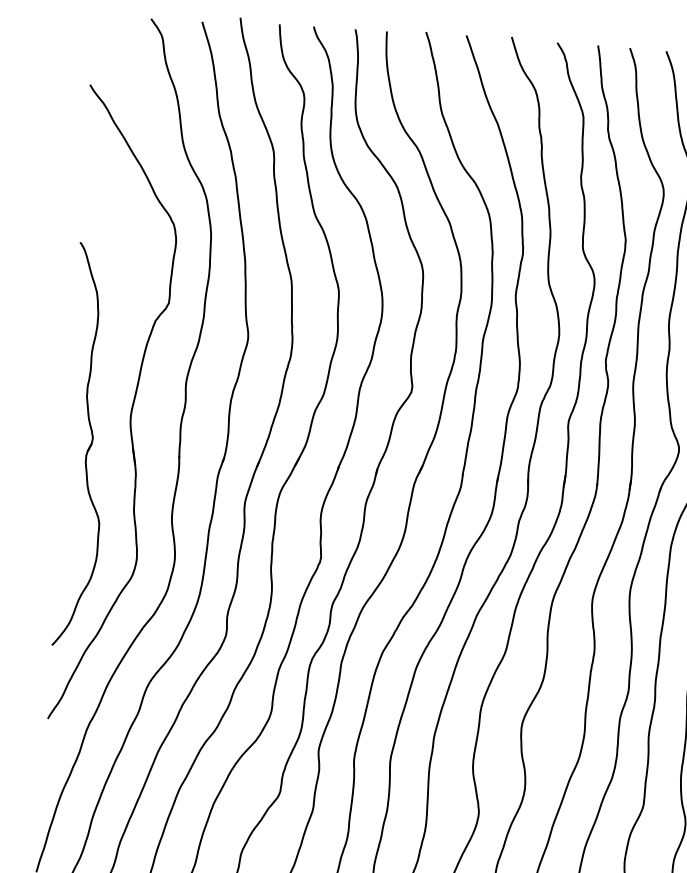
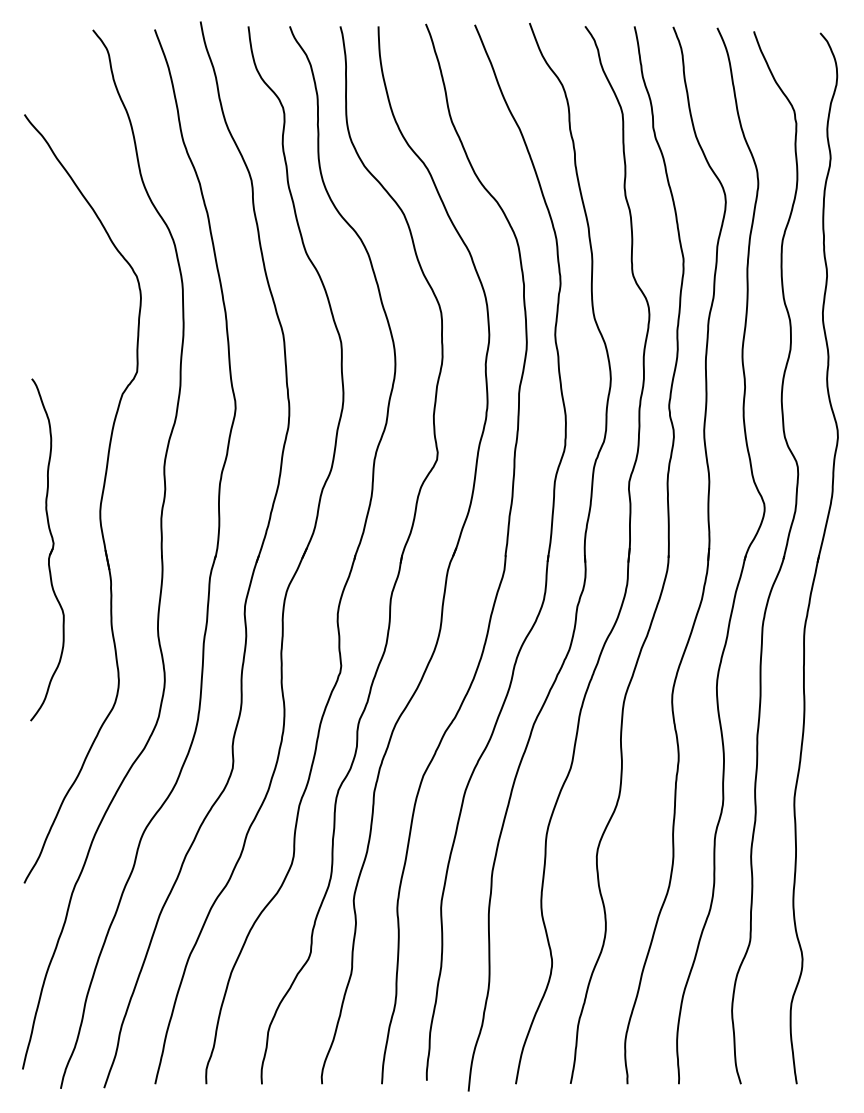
part: (85, 444) -> (47, 549), size x0.7

